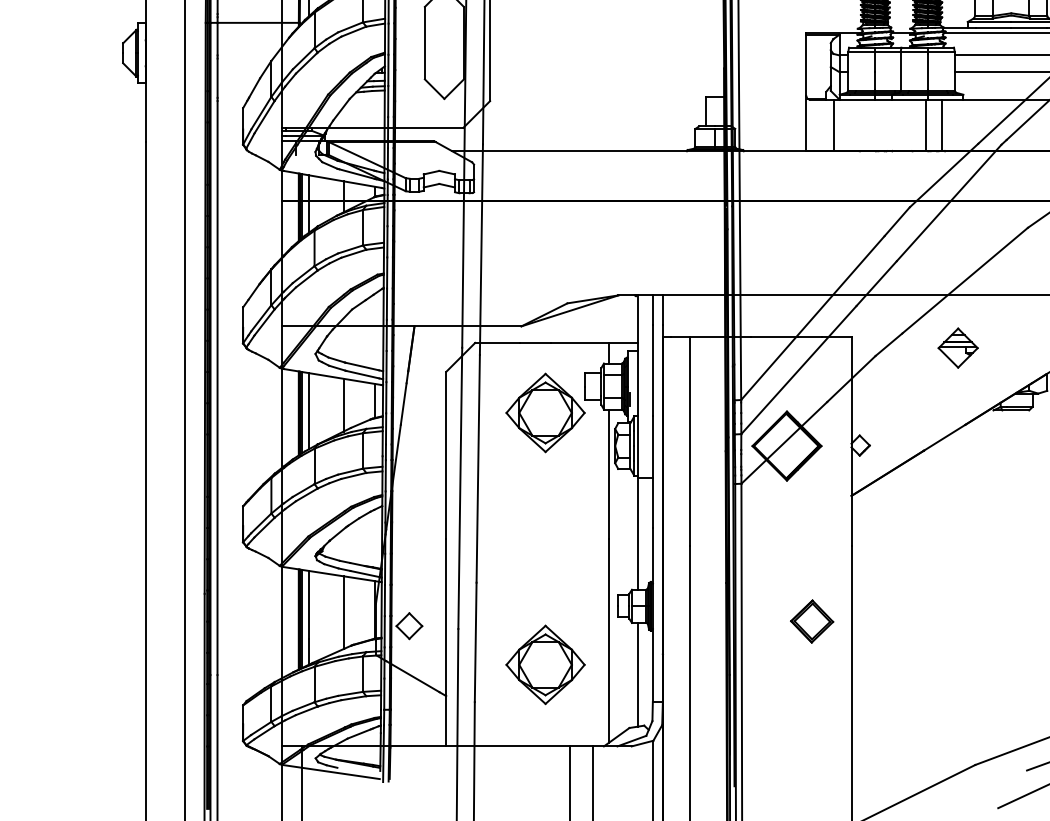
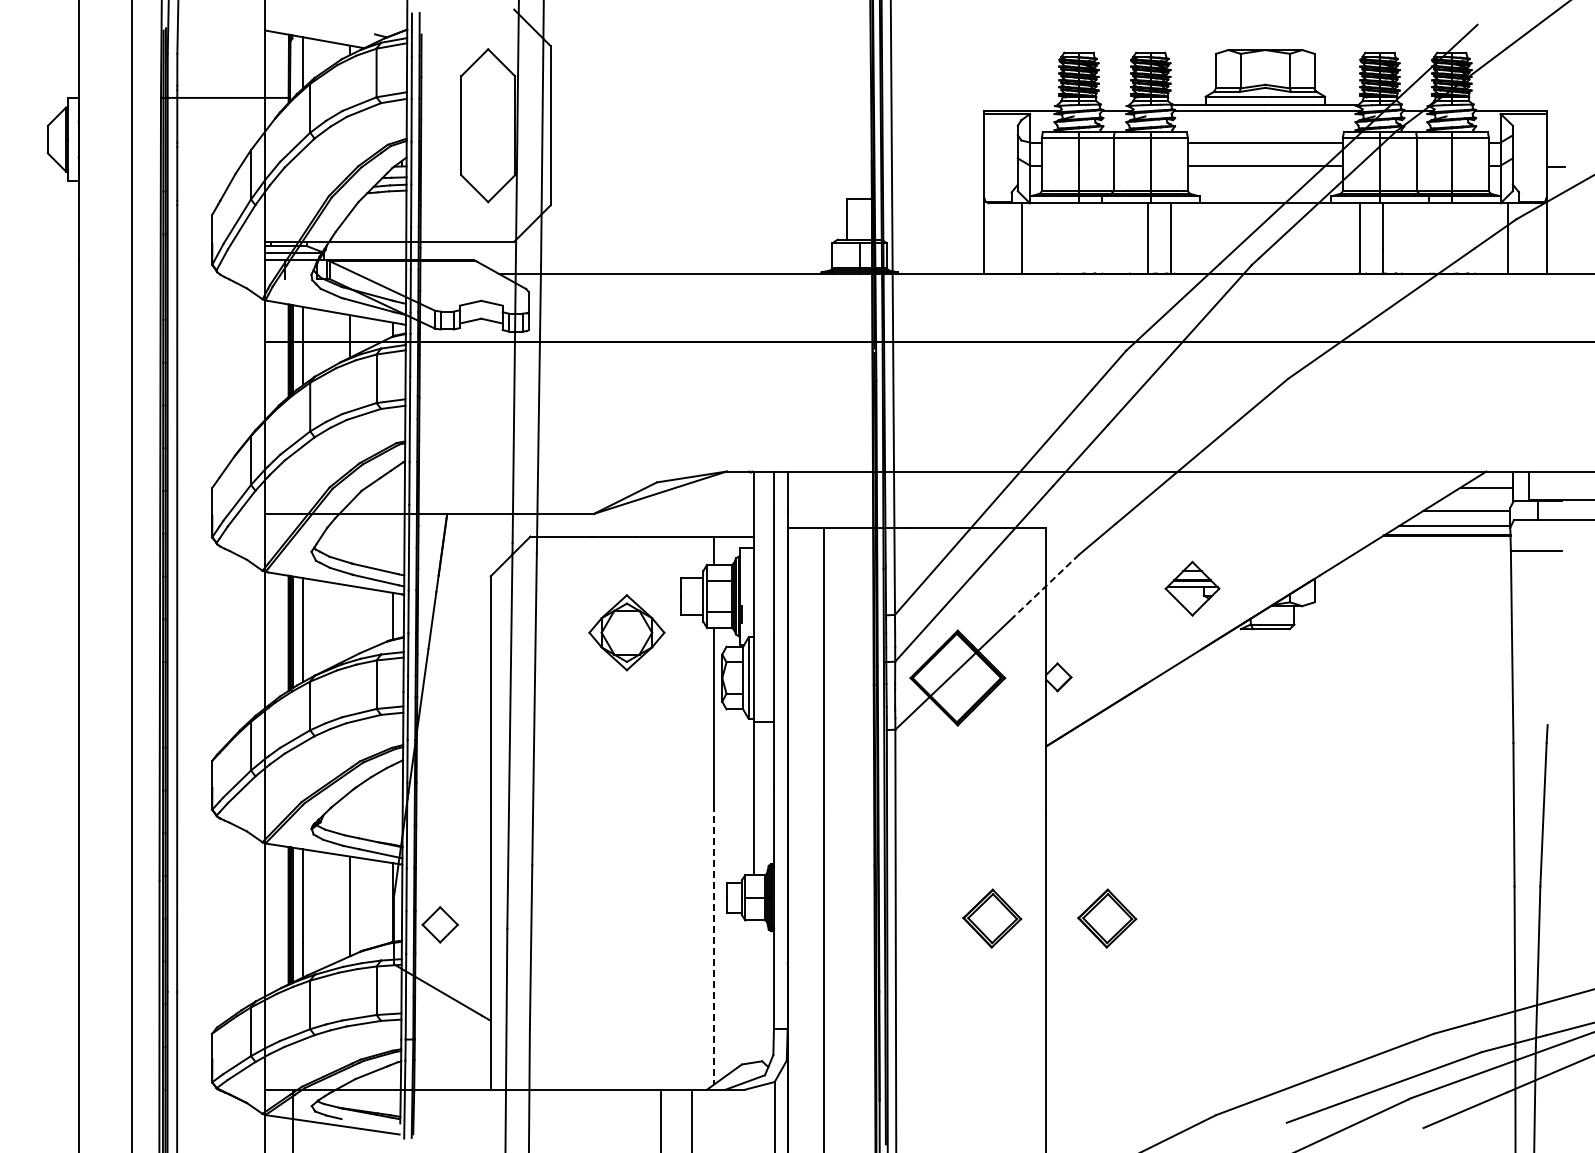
part: (958, 347) -> (1192, 588), moved
line: (851, 379) -> (1046, 586), solid -> dashed
line: (343, 404) -> (350, 621), removed
part: (545, 412) -> (626, 632), size x0.7
part: (896, 621) -> (1107, 918), added
line: (609, 640) -> (714, 944), solid -> dashed
part: (545, 664) -> (626, 977), removed
line: (638, 674) -> (754, 991), removed

